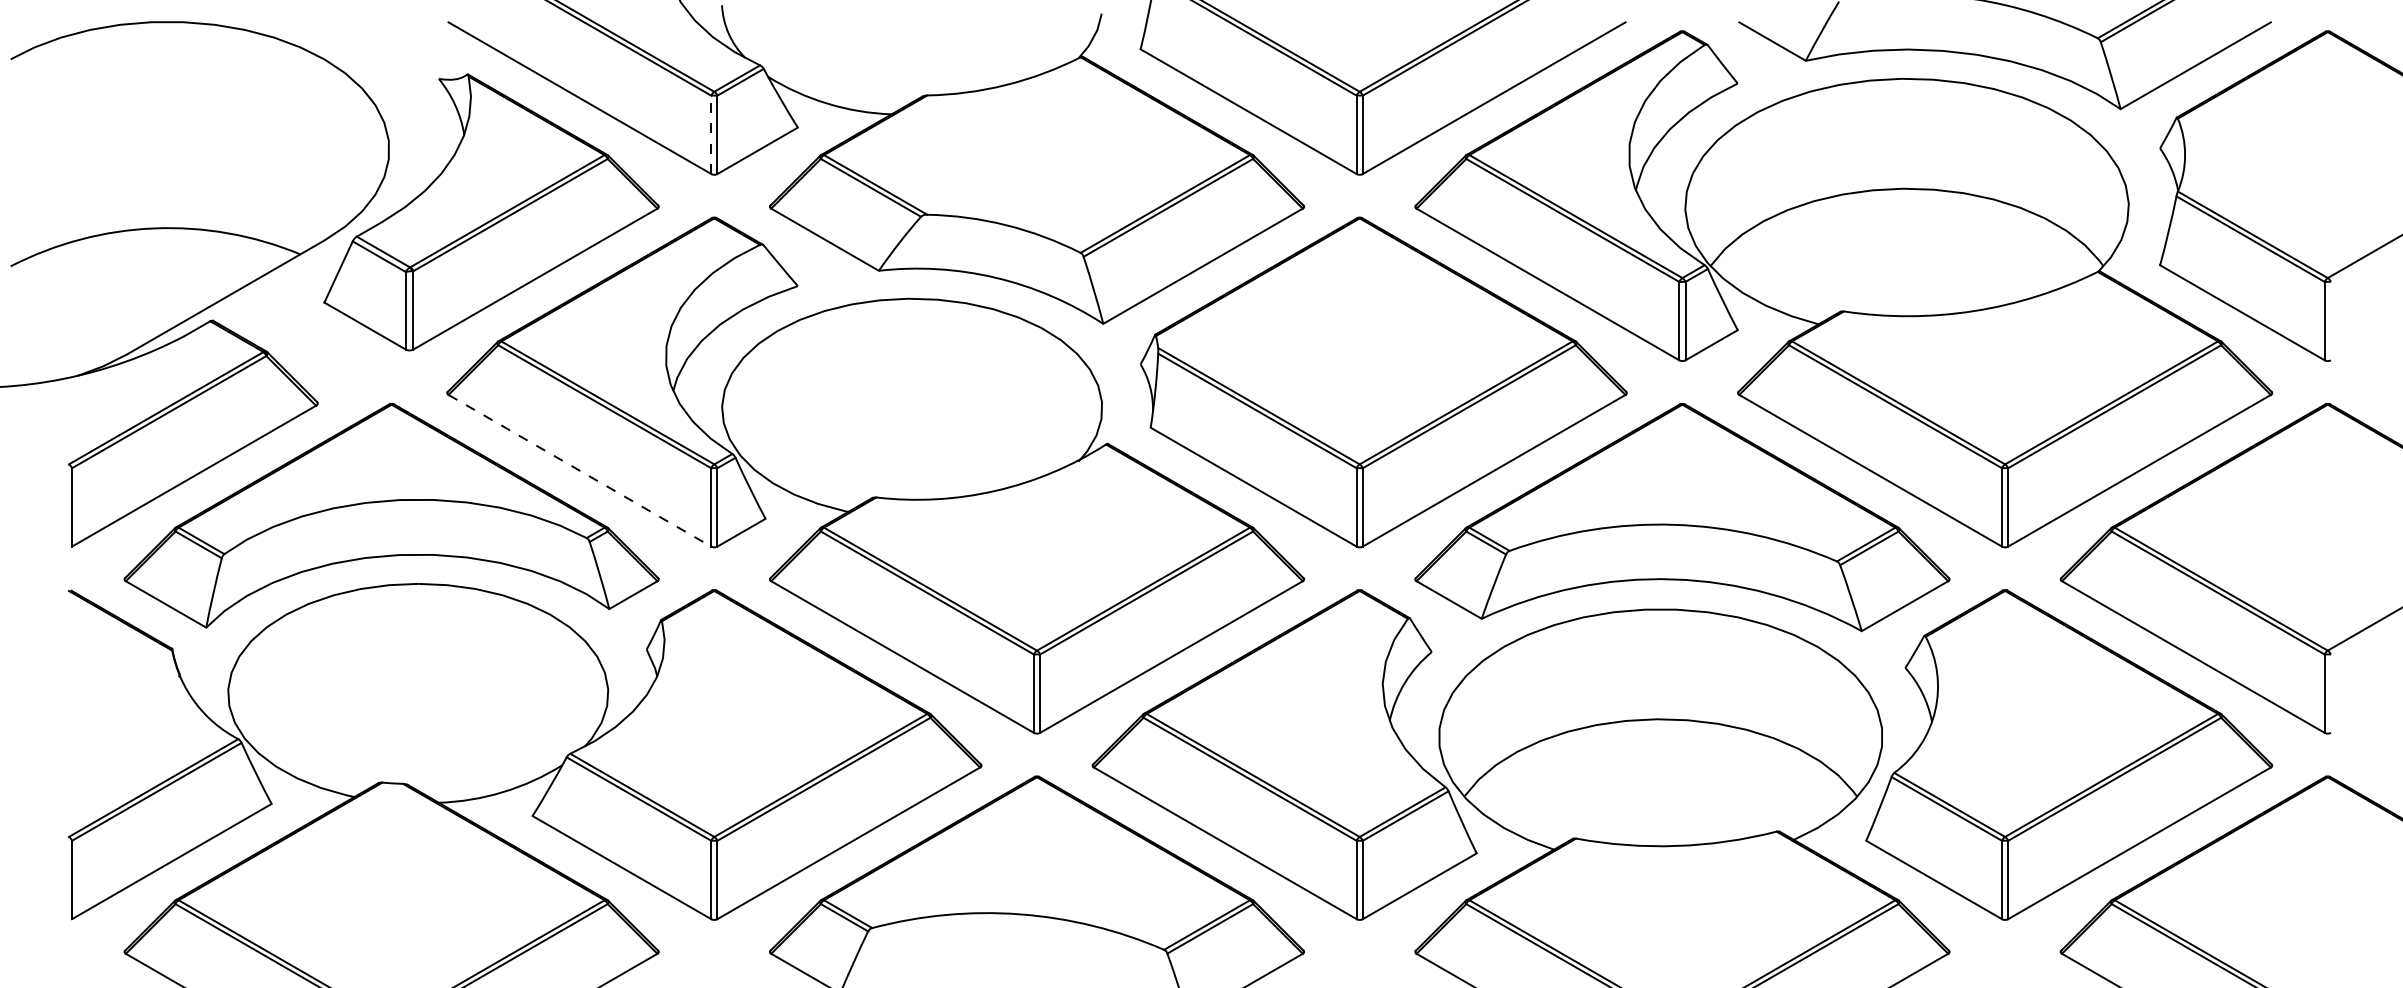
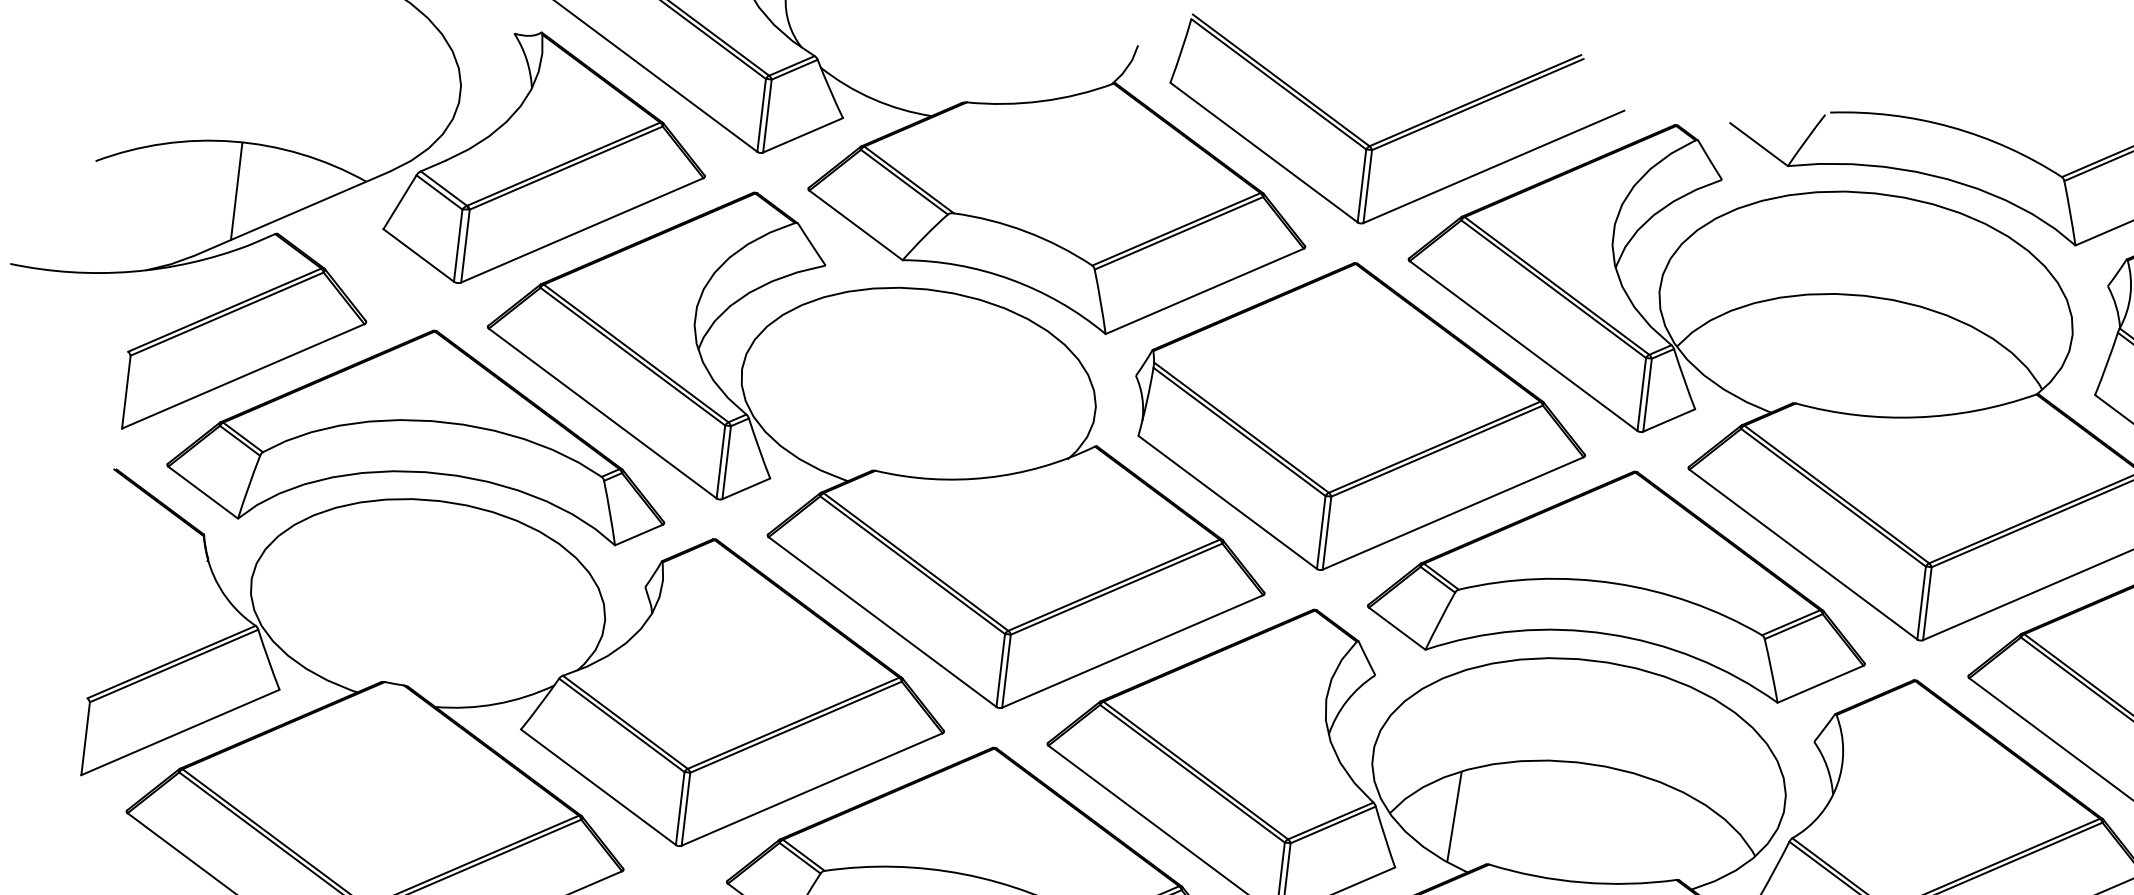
line: (711, 134) -> (761, 115), dashed -> solid
line: (164, 280) -> (237, 191), added
line: (579, 470) -> (602, 413), dashed -> solid
line: (1533, 792) -> (1454, 817), added

